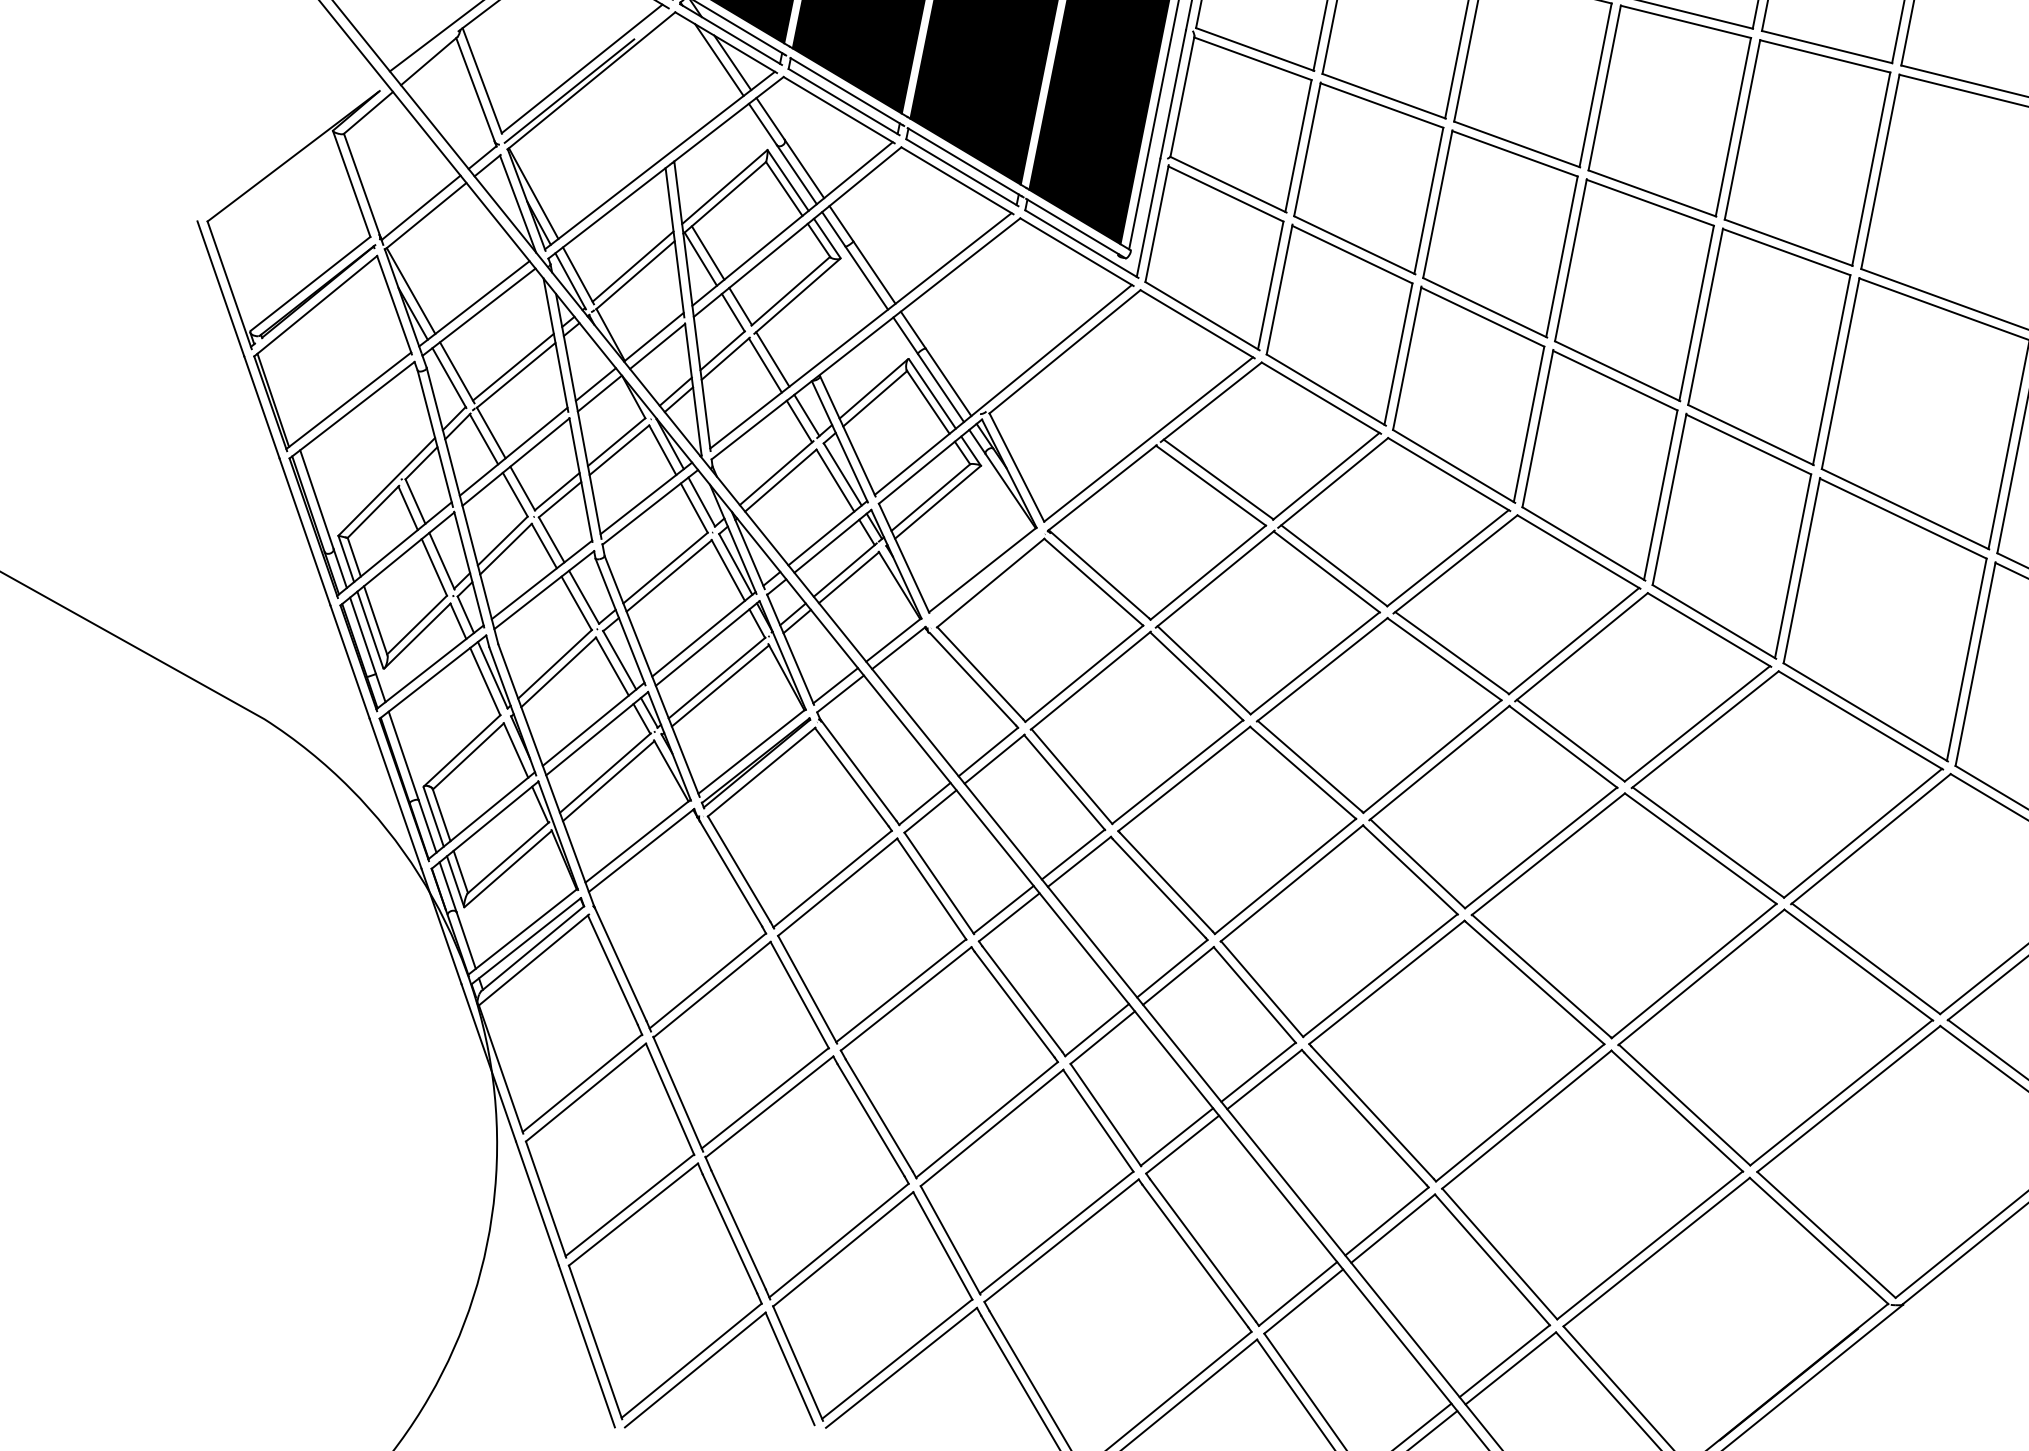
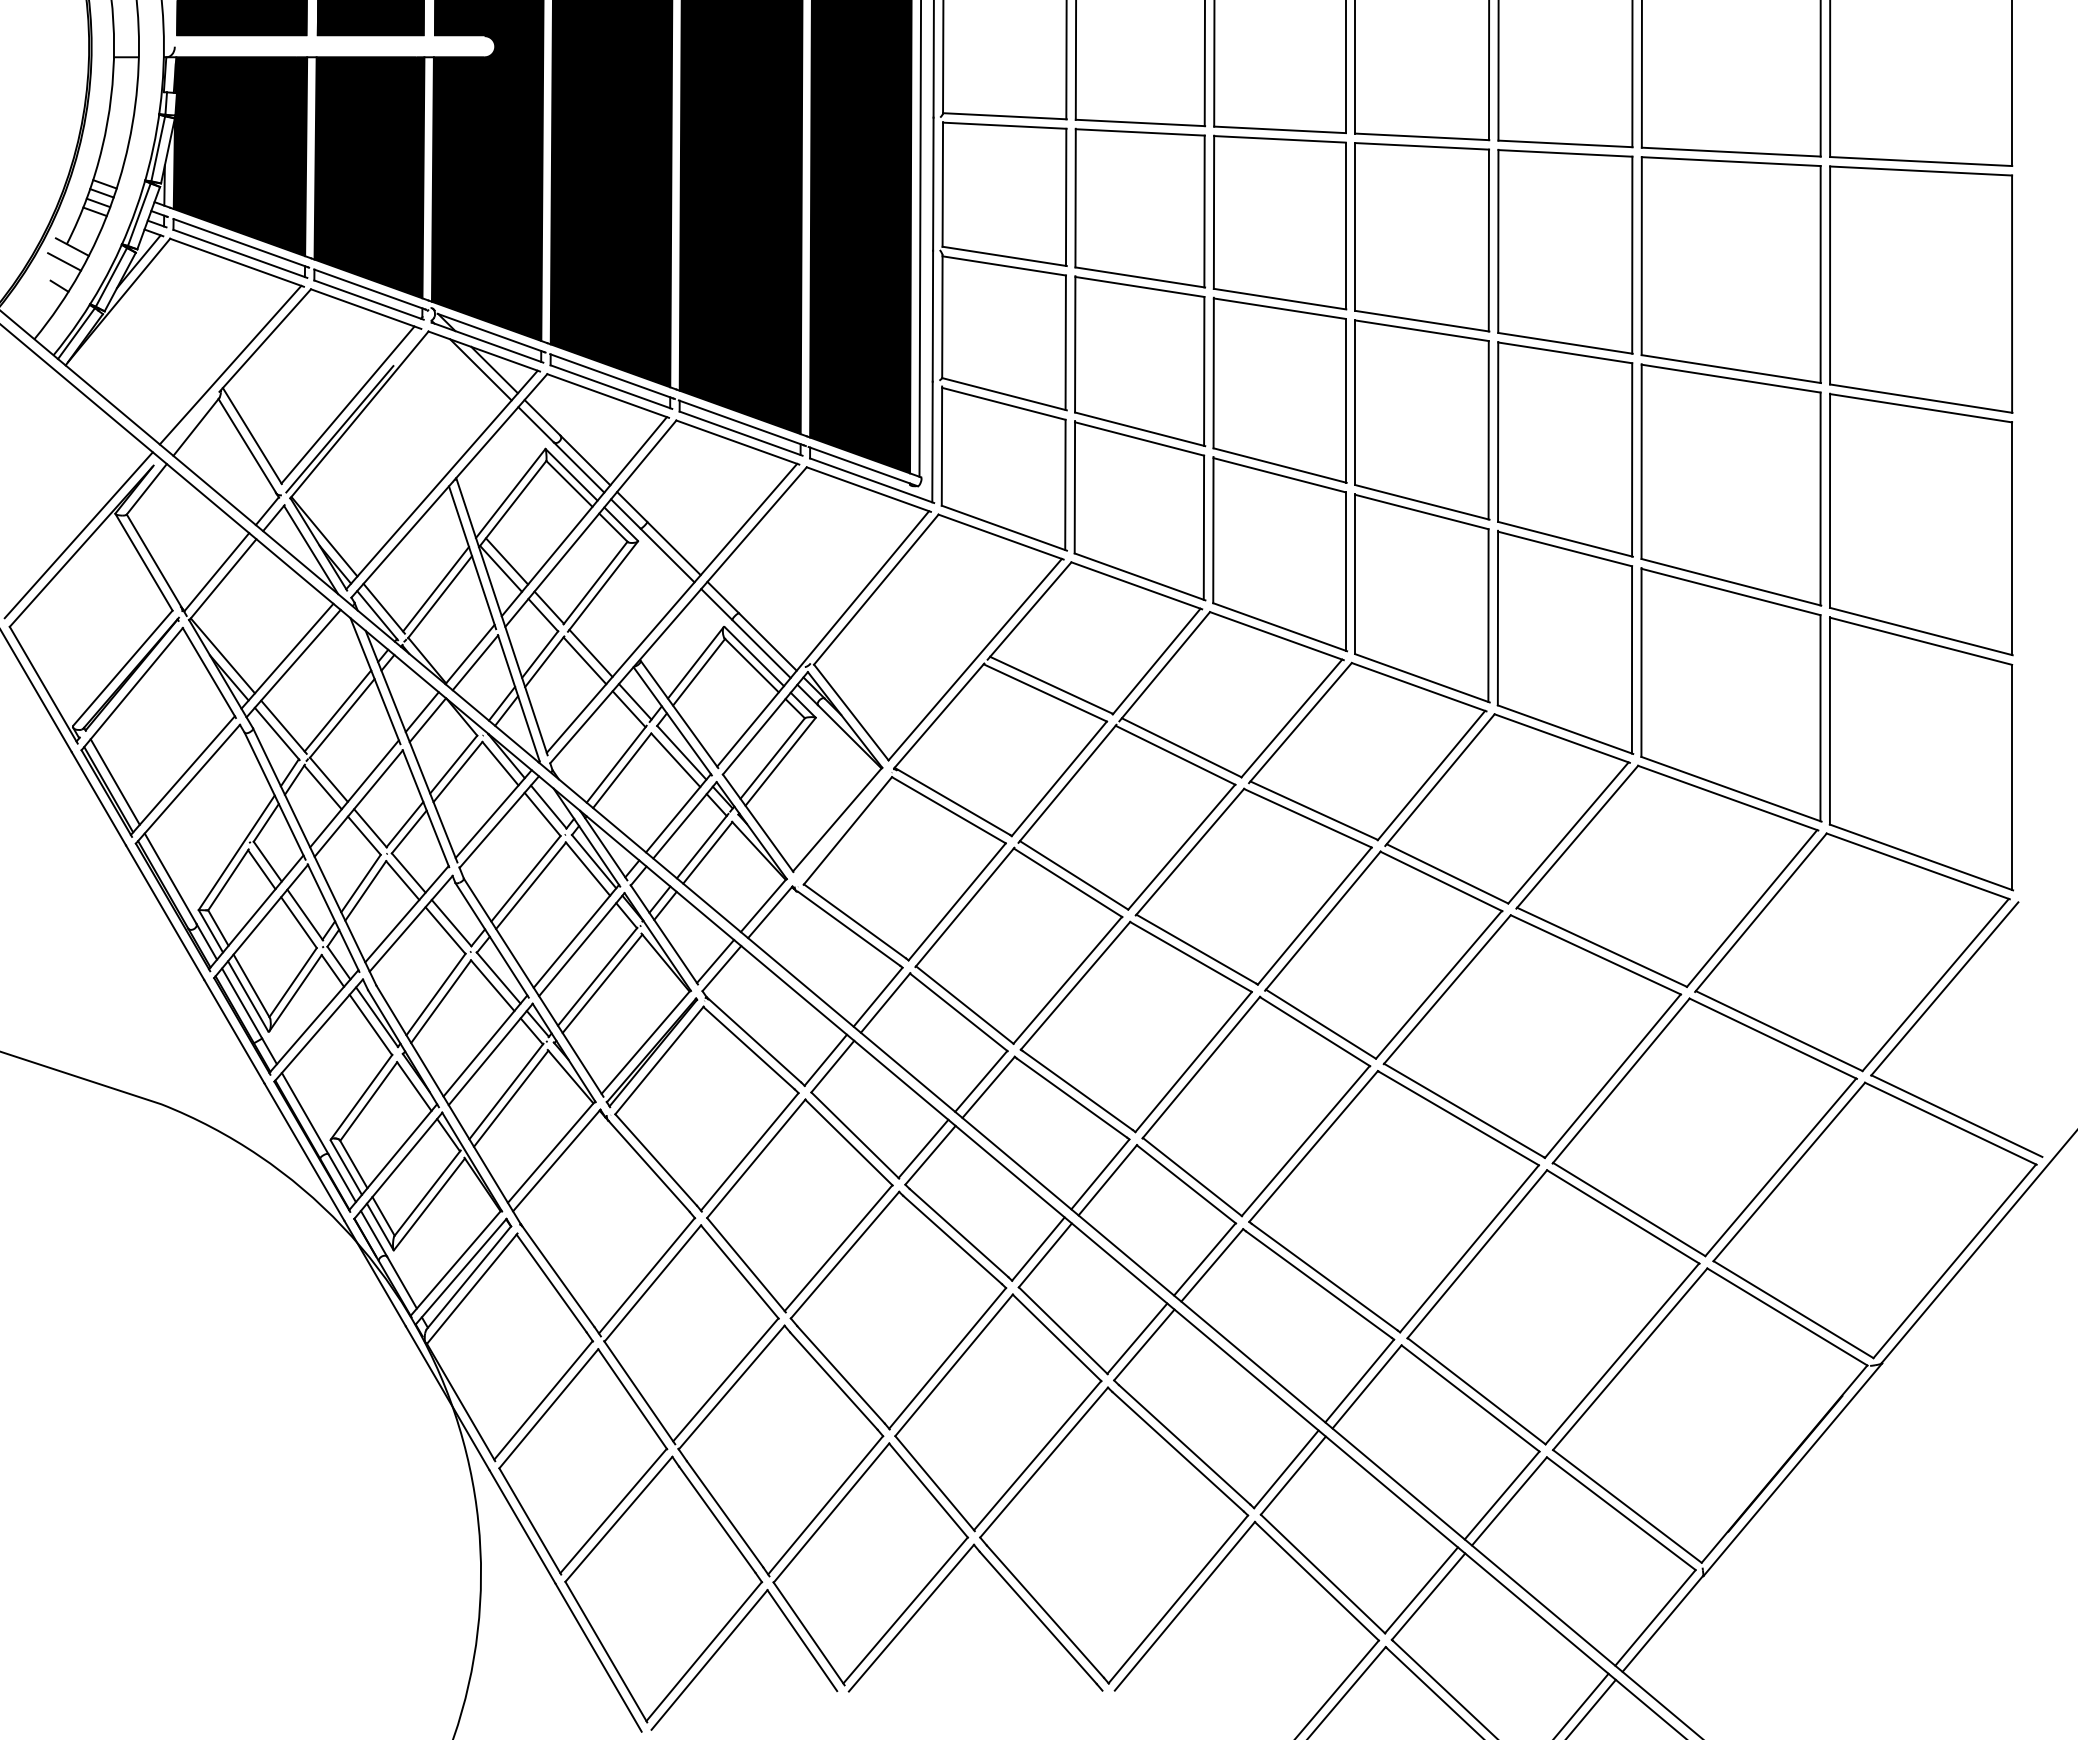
line: (292, 145) -> (78, 535), added
line: (280, 393) -> (114, 781), added

